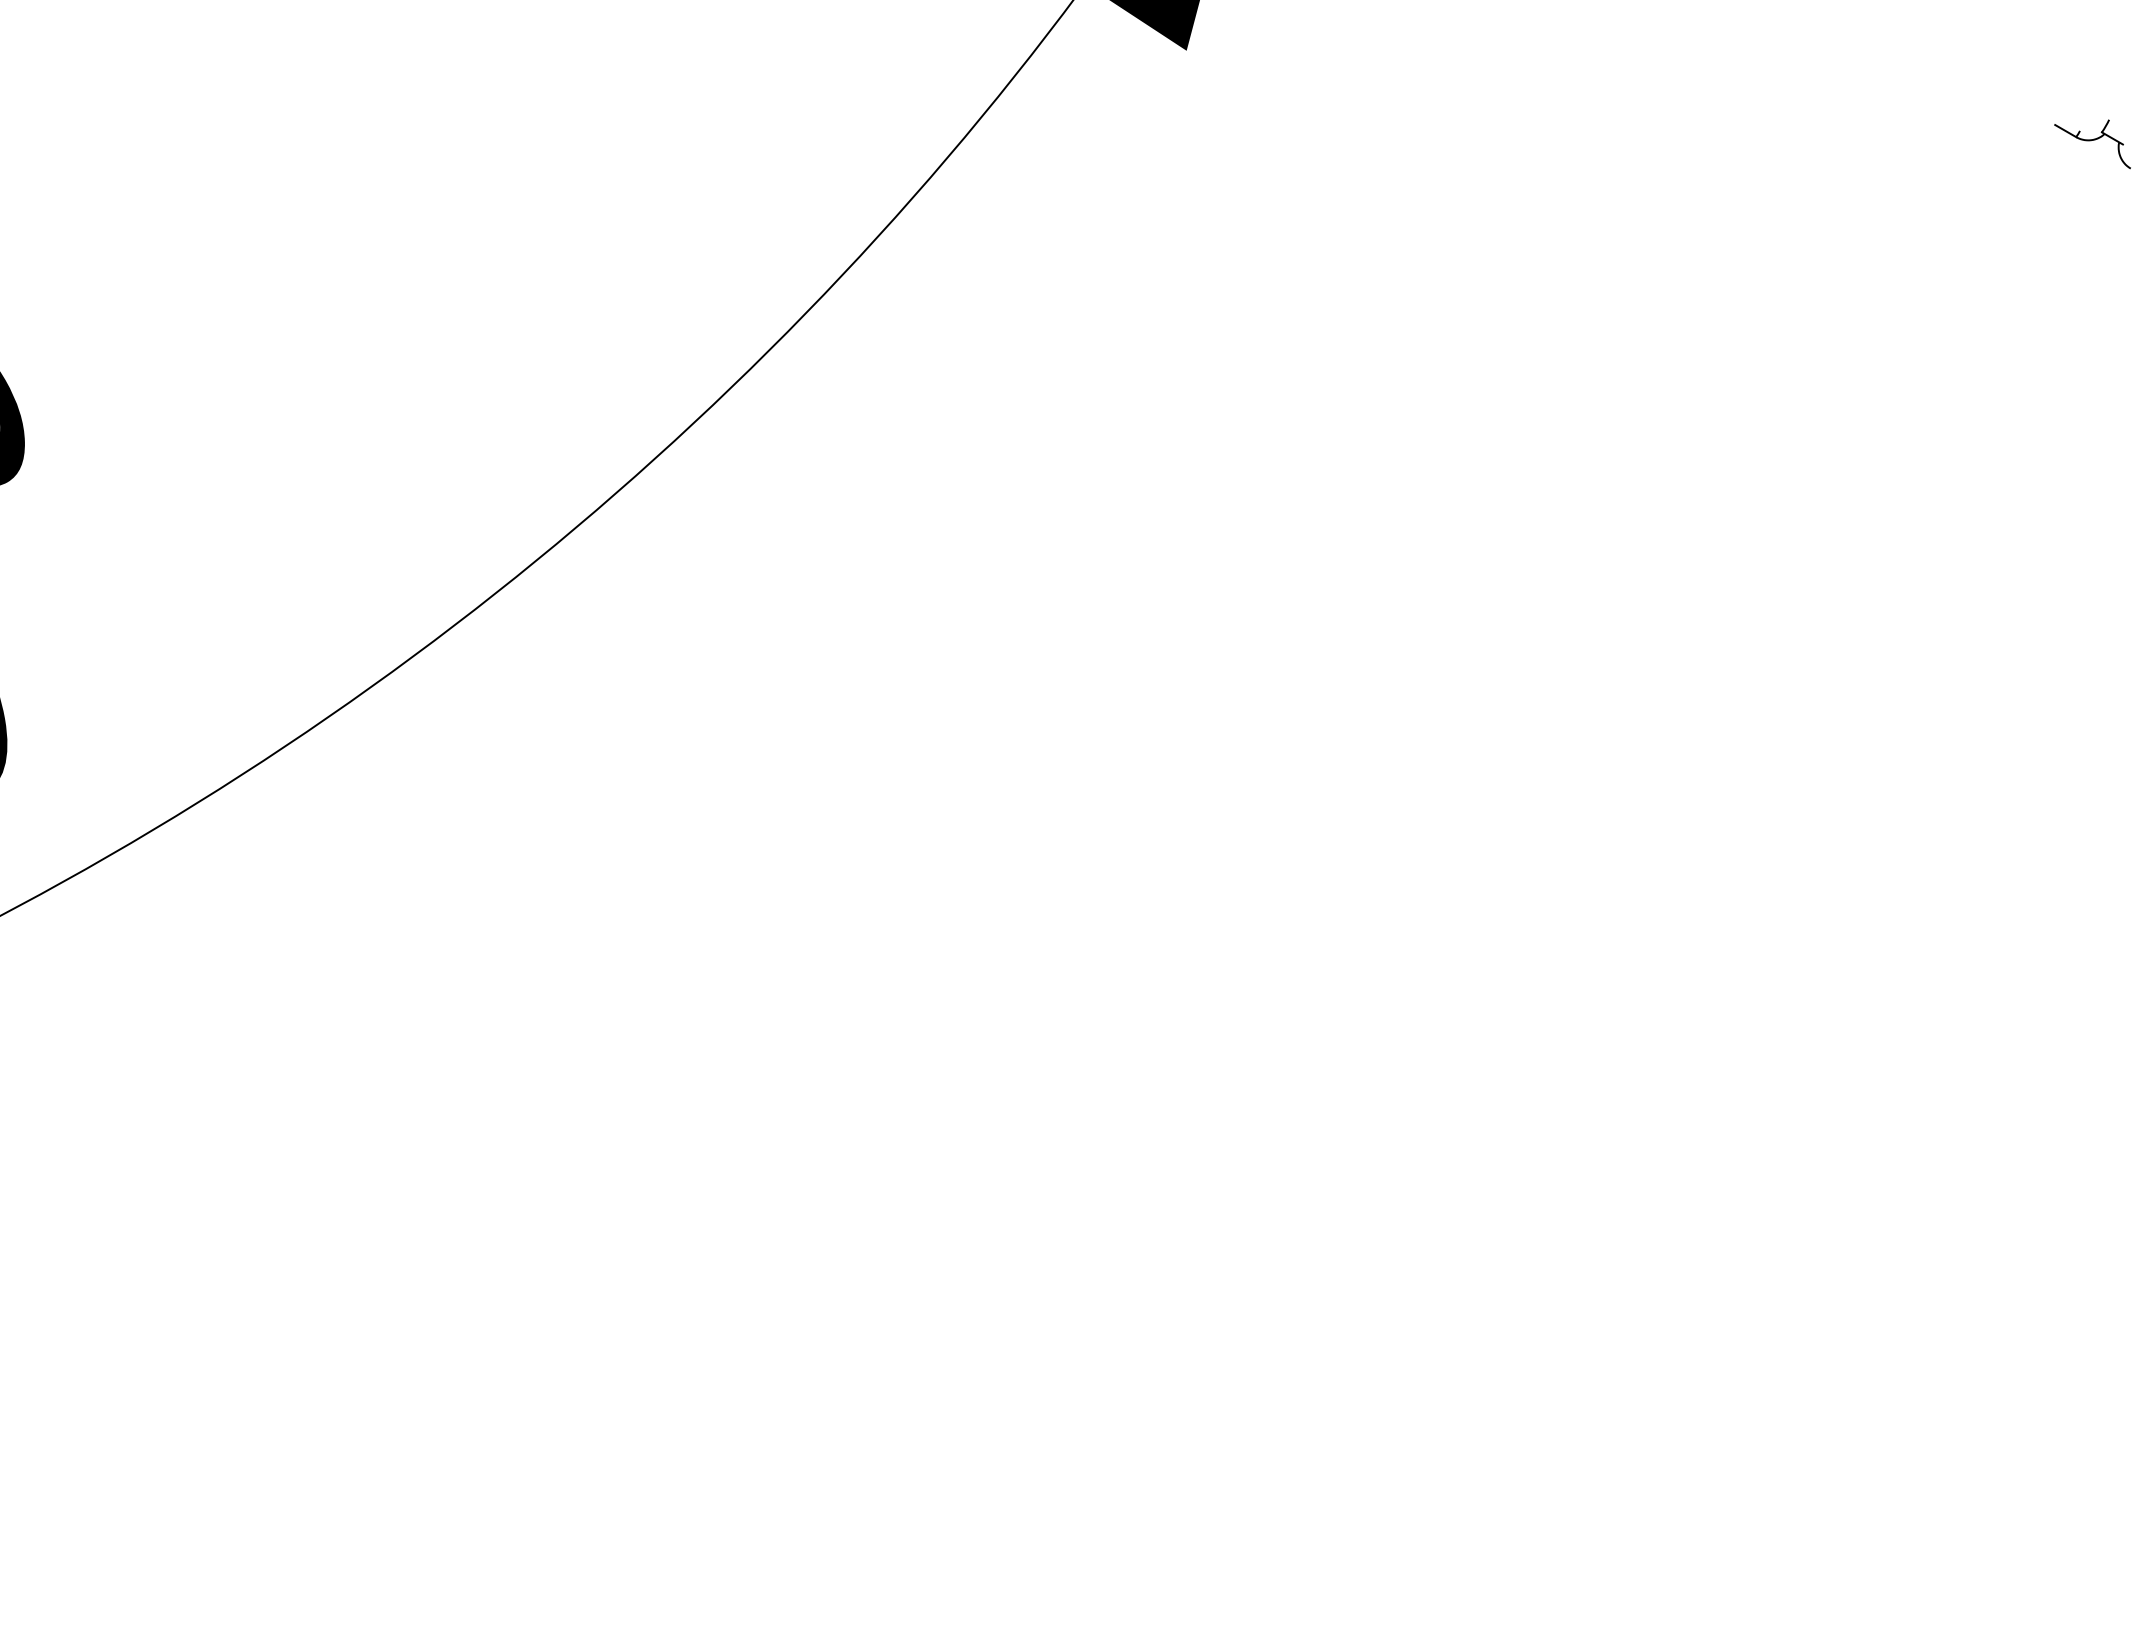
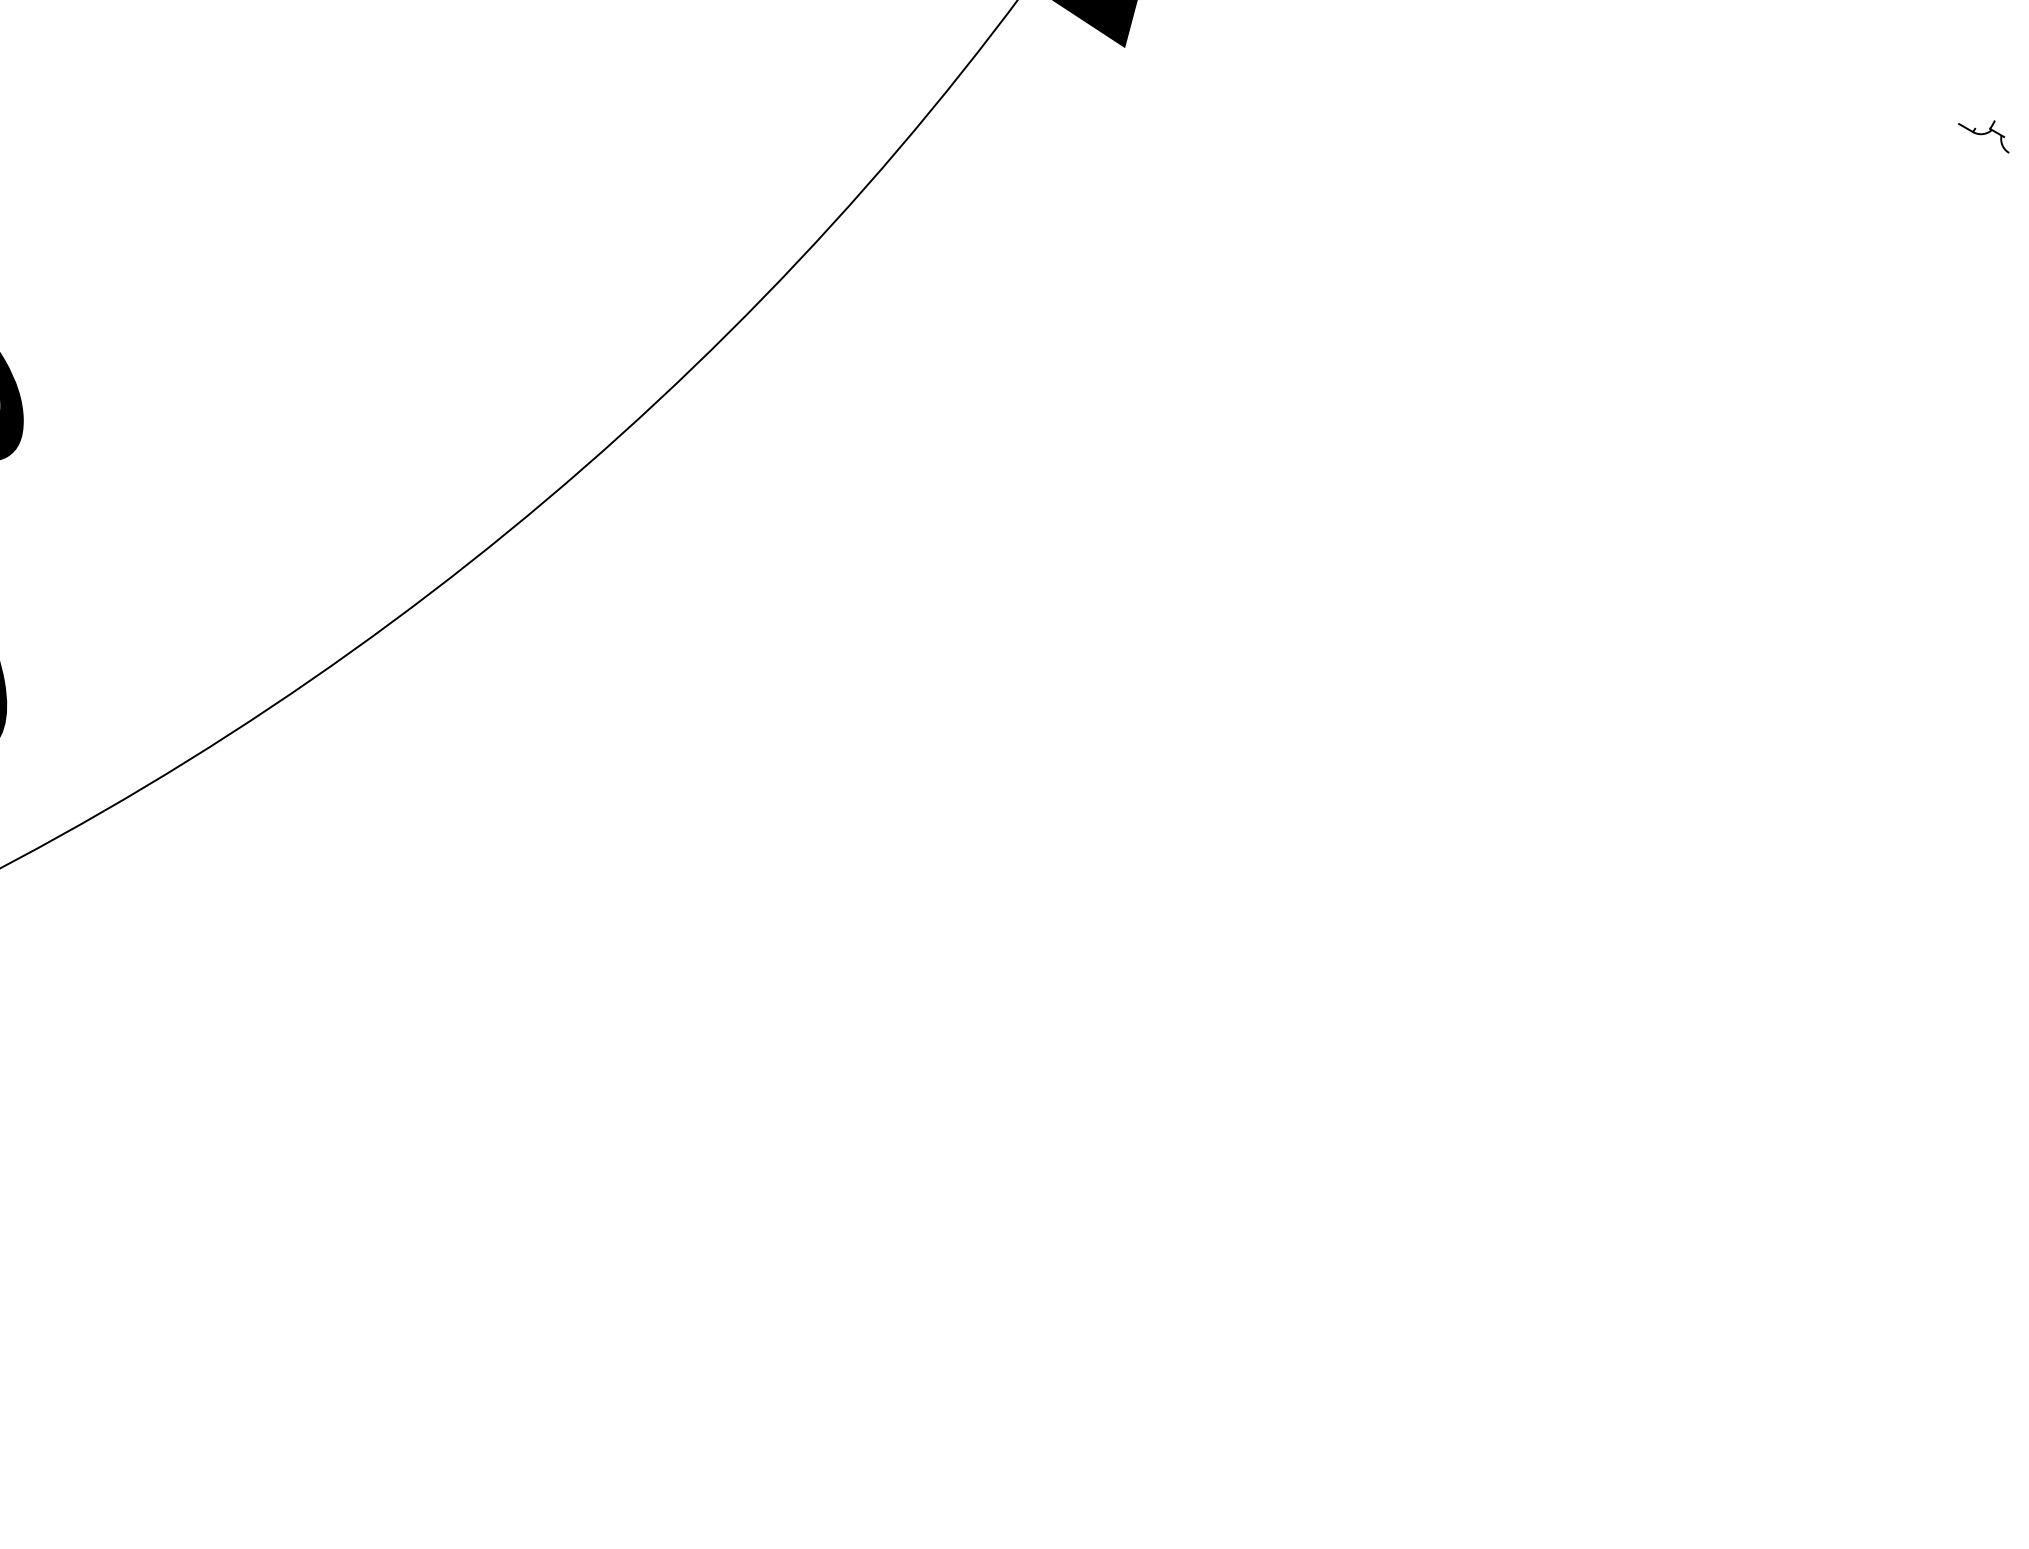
part: (2092, 144) -> (1983, 136), size x0.7

